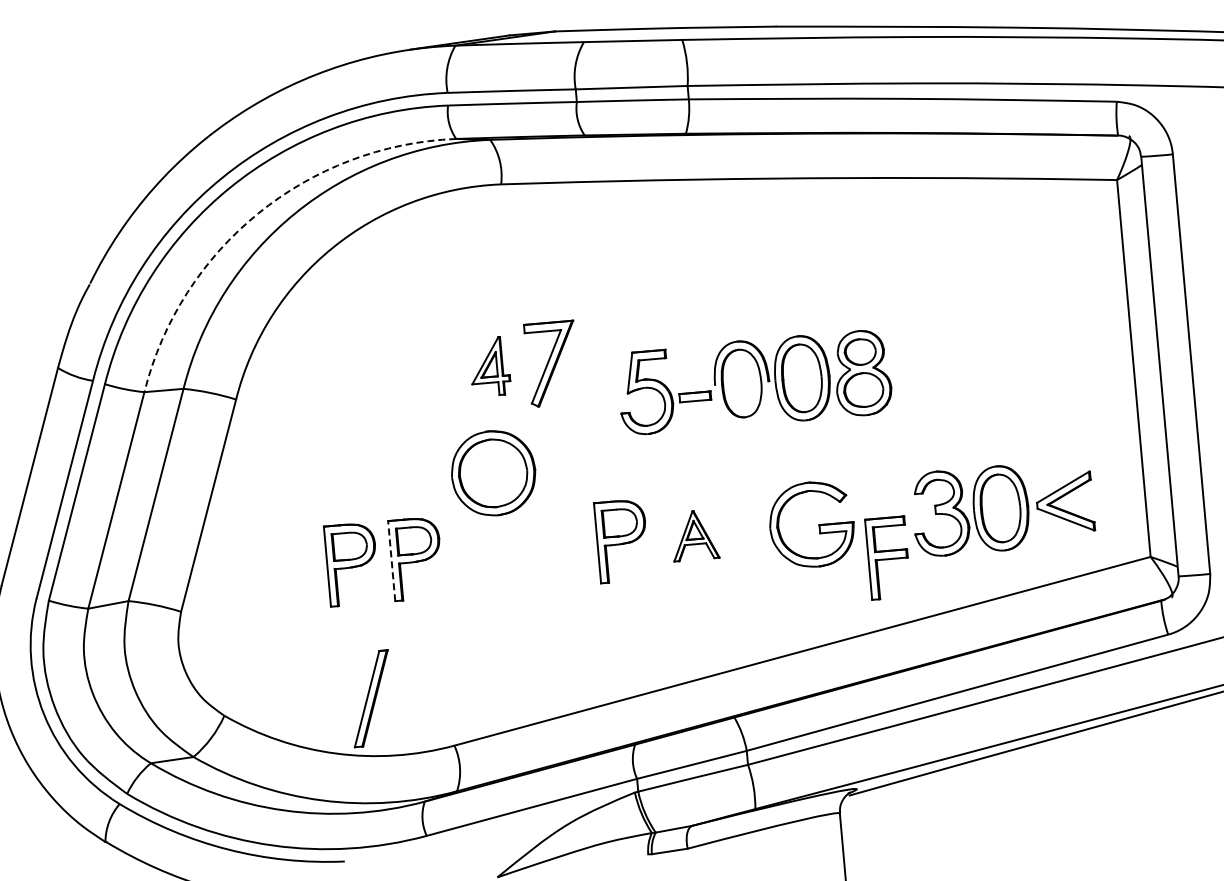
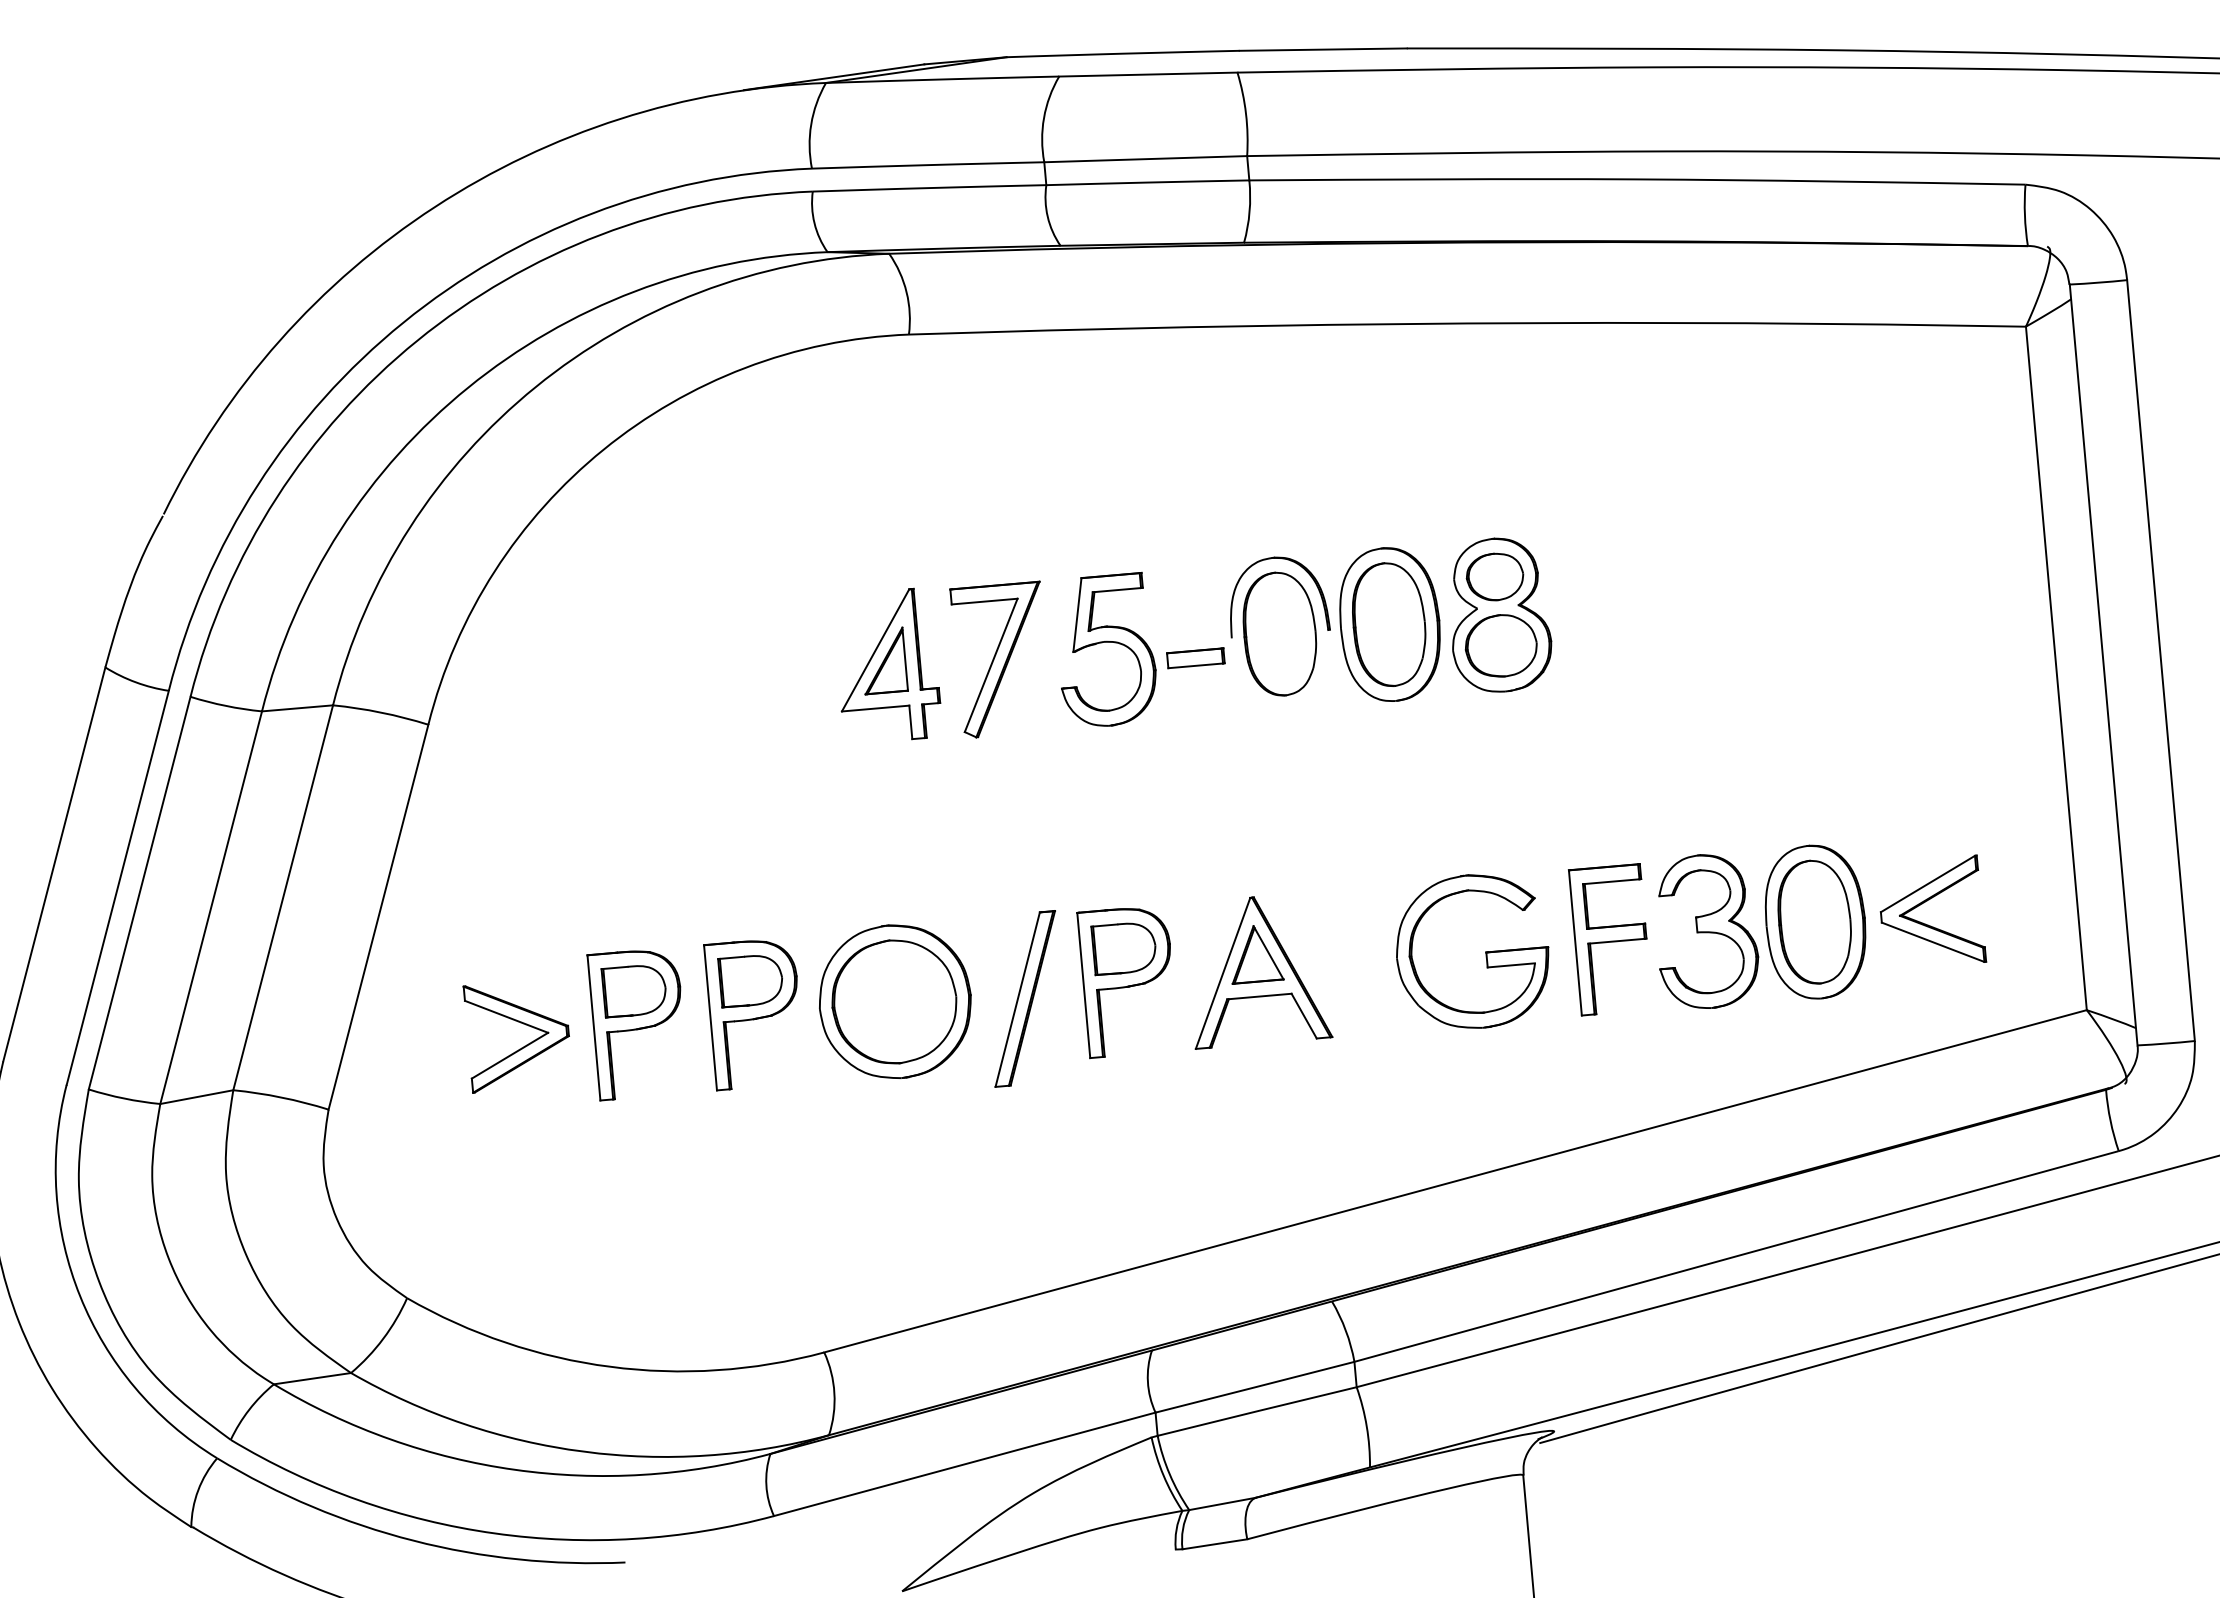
arc: (258, 213) -> (468, 387), dashed -> solid
part: (491, 365) -> (891, 662), size x1.43
part: (756, 382) -> (1306, 632), moved
part: (493, 473) -> (895, 1002), moved
part: (696, 536) -> (1263, 973), size x1.67
part: (886, 557) -> (1607, 938), moved
line: (391, 560) -> (710, 1016), dashed -> solid
part: (284, 572) -> (516, 1038), added
part: (370, 698) -> (1023, 998), moved

